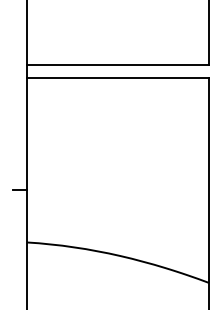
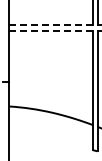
line: (118, 63) -> (51, 24), solid -> dashed
line: (118, 79) -> (51, 31), solid -> dashed

